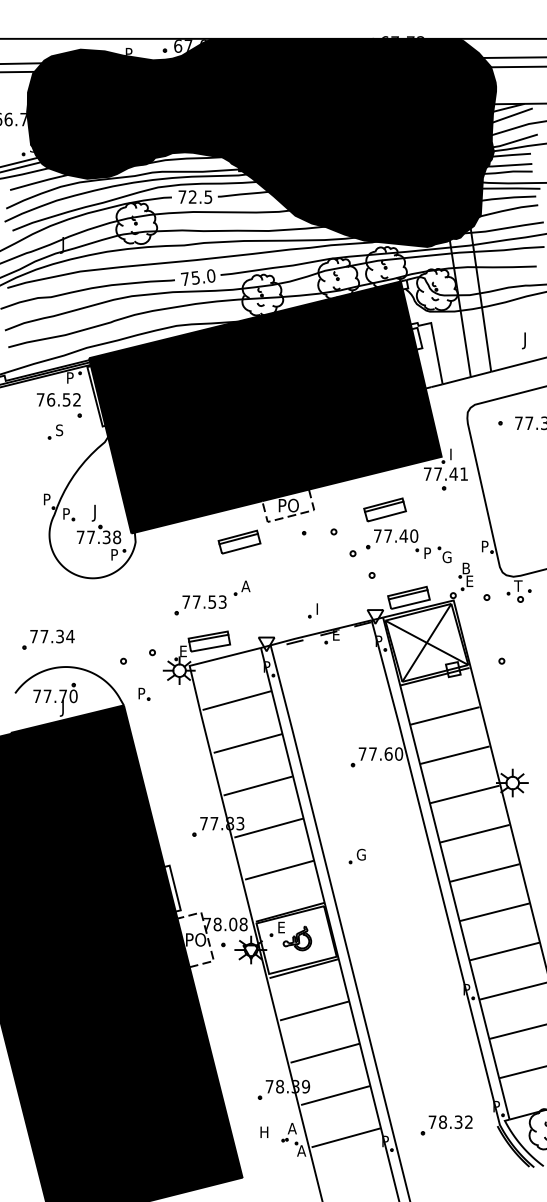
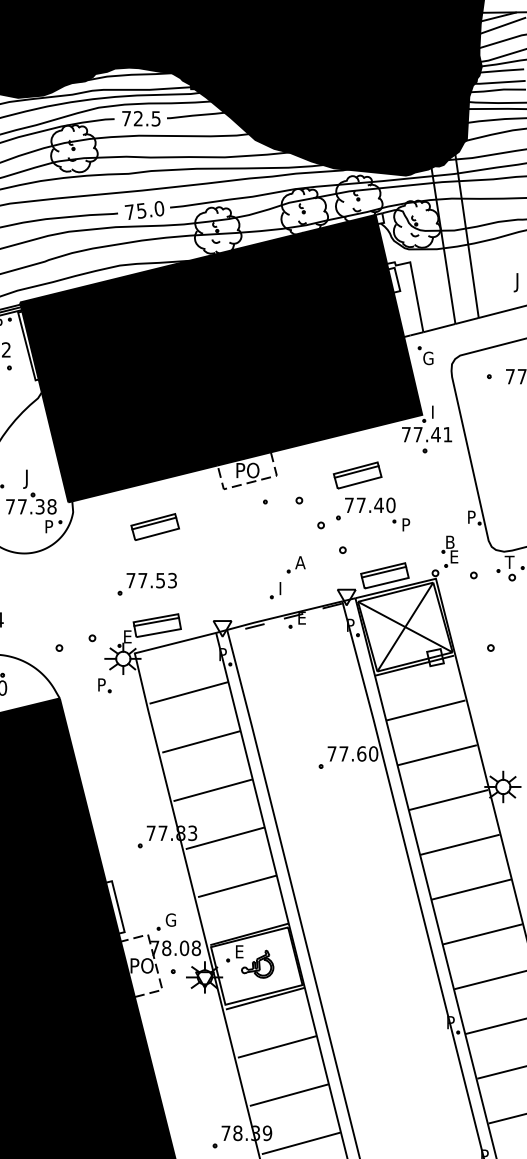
part: (239, 541) -> (155, 526), moved
part: (444, 554) -> (425, 355), moved
part: (241, 587) -> (295, 563), moved
part: (144, 693) -> (104, 684), moved
part: (356, 856) -> (165, 922), moved

